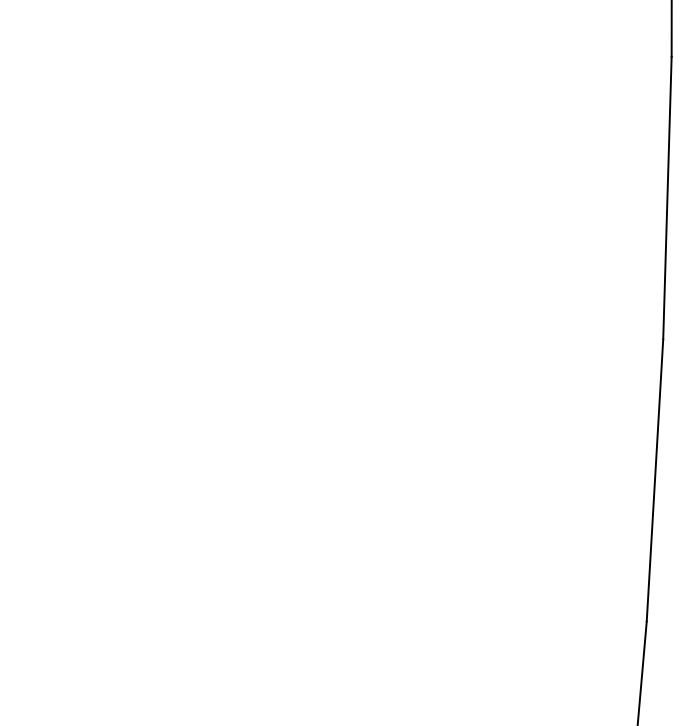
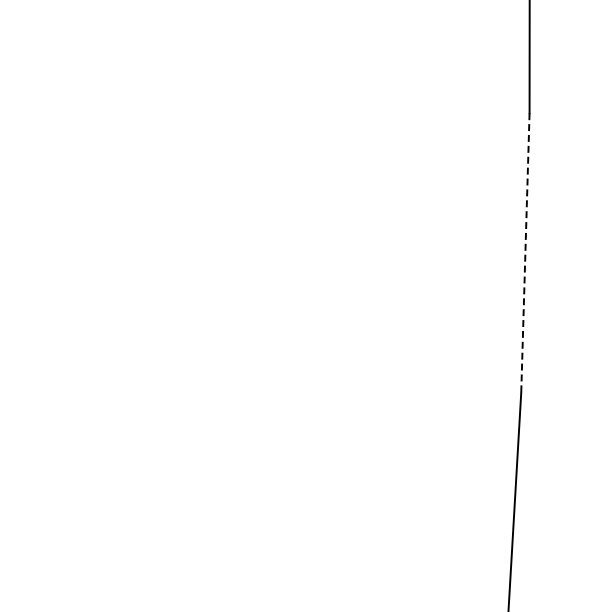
line: (667, 198) -> (525, 253), solid -> dashed

